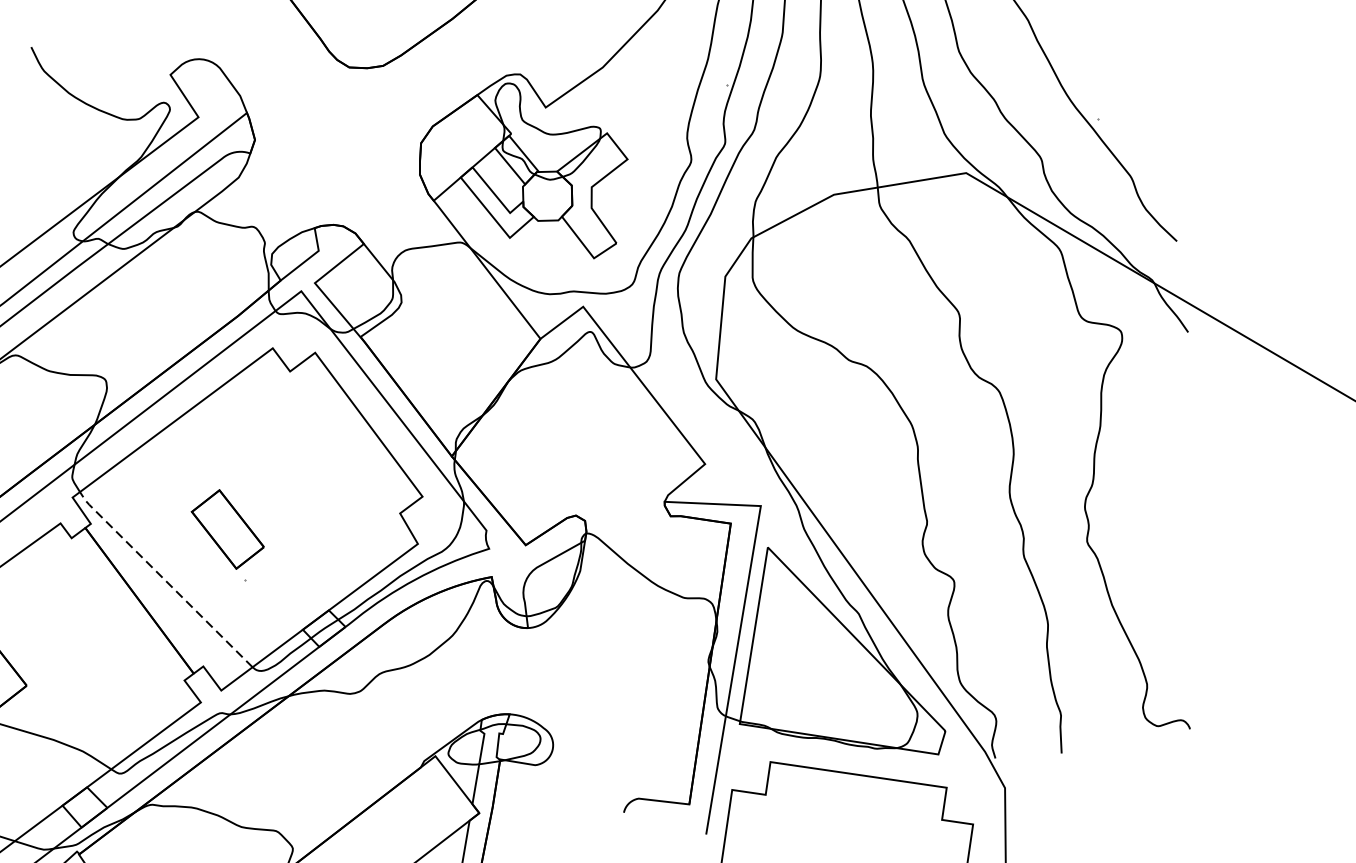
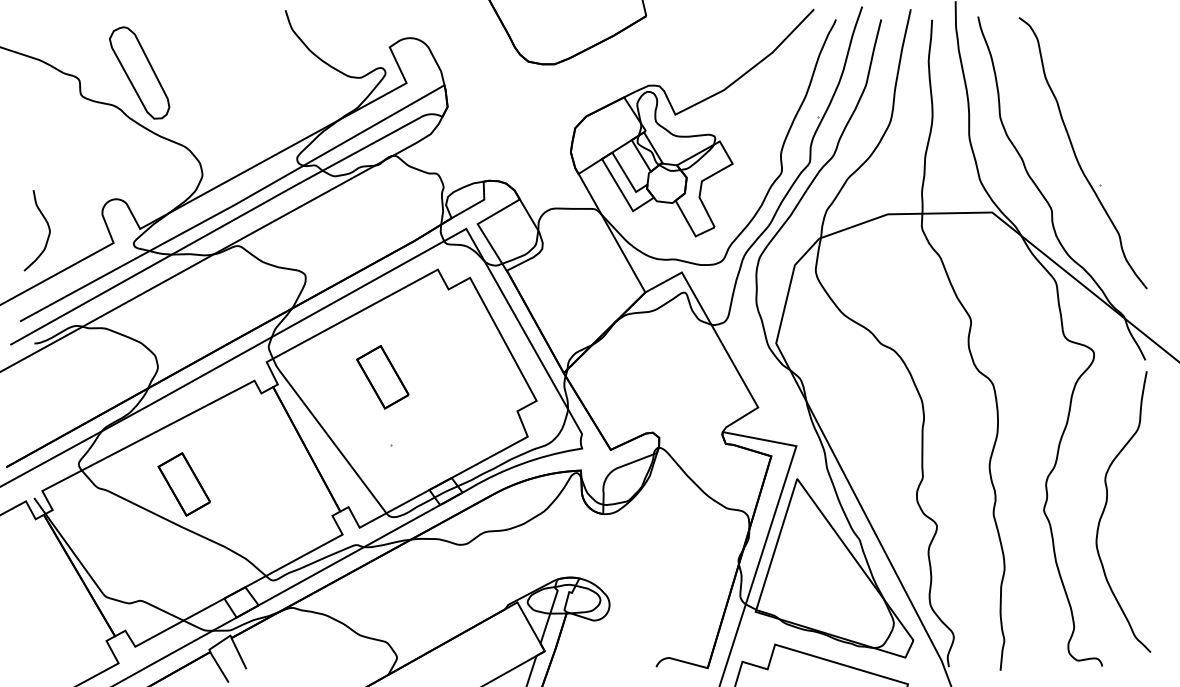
curve: (1165, 525) -> (1106, 506), added
part: (227, 529) -> (382, 377), moved
line: (163, 579) -> (327, 435), dashed -> solid

